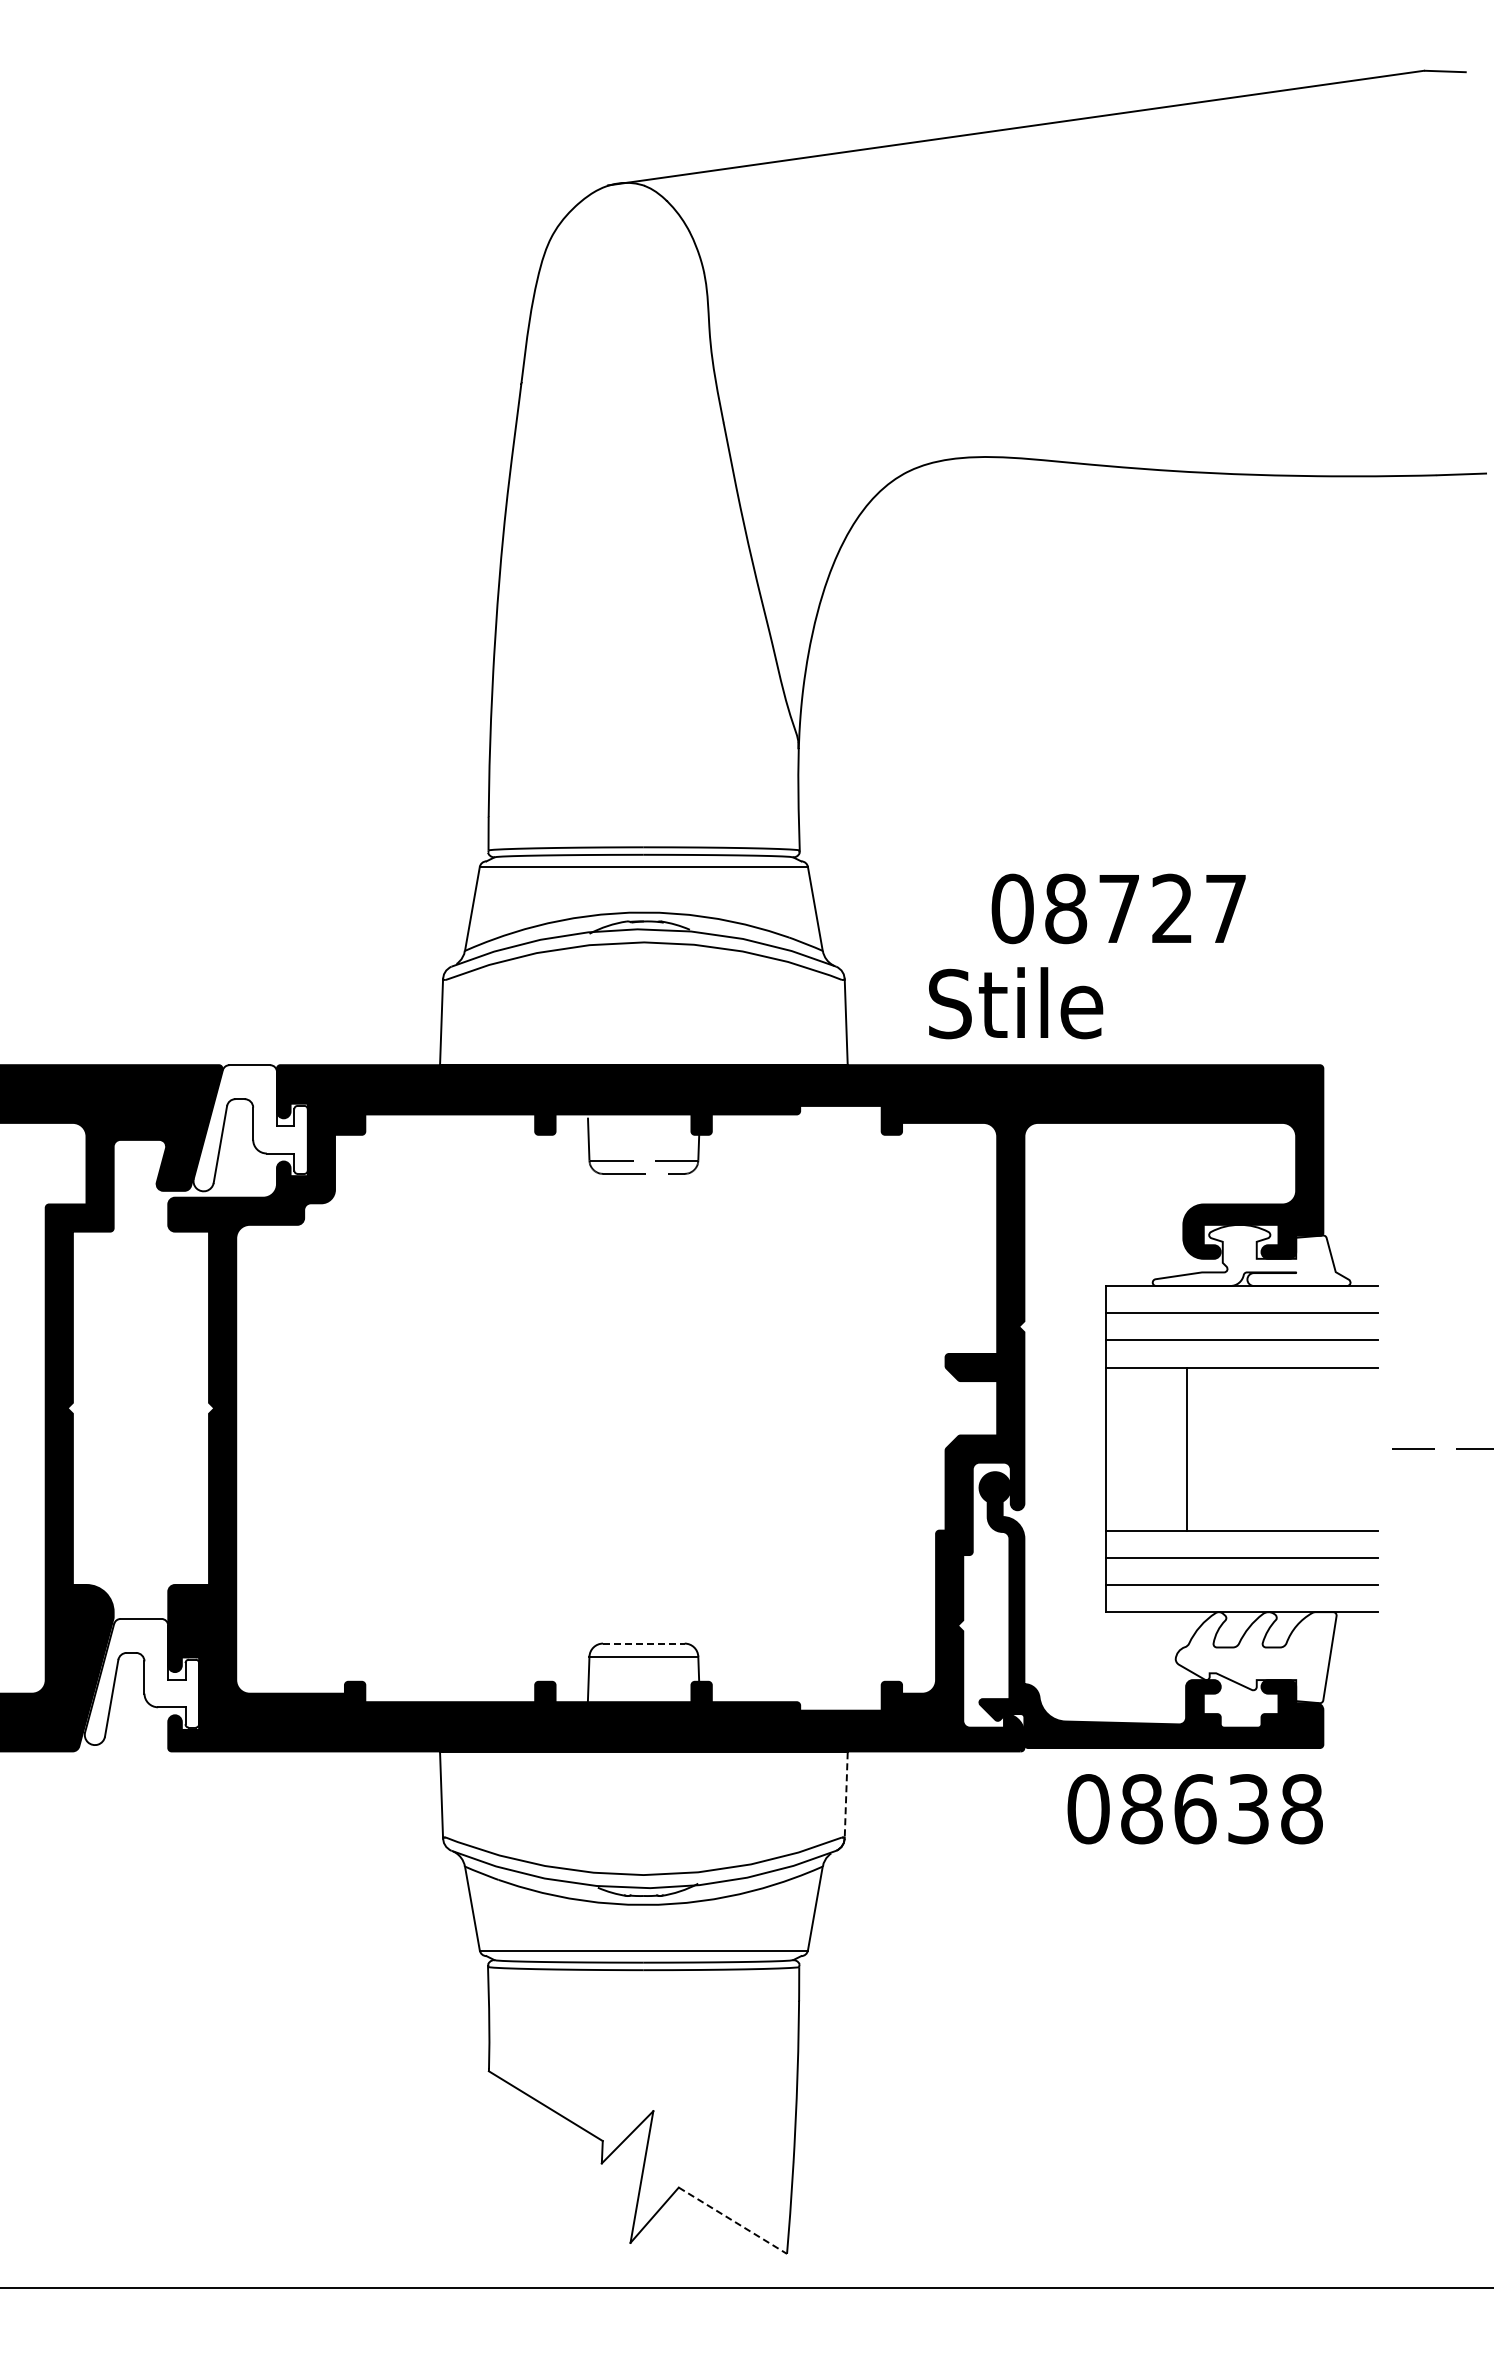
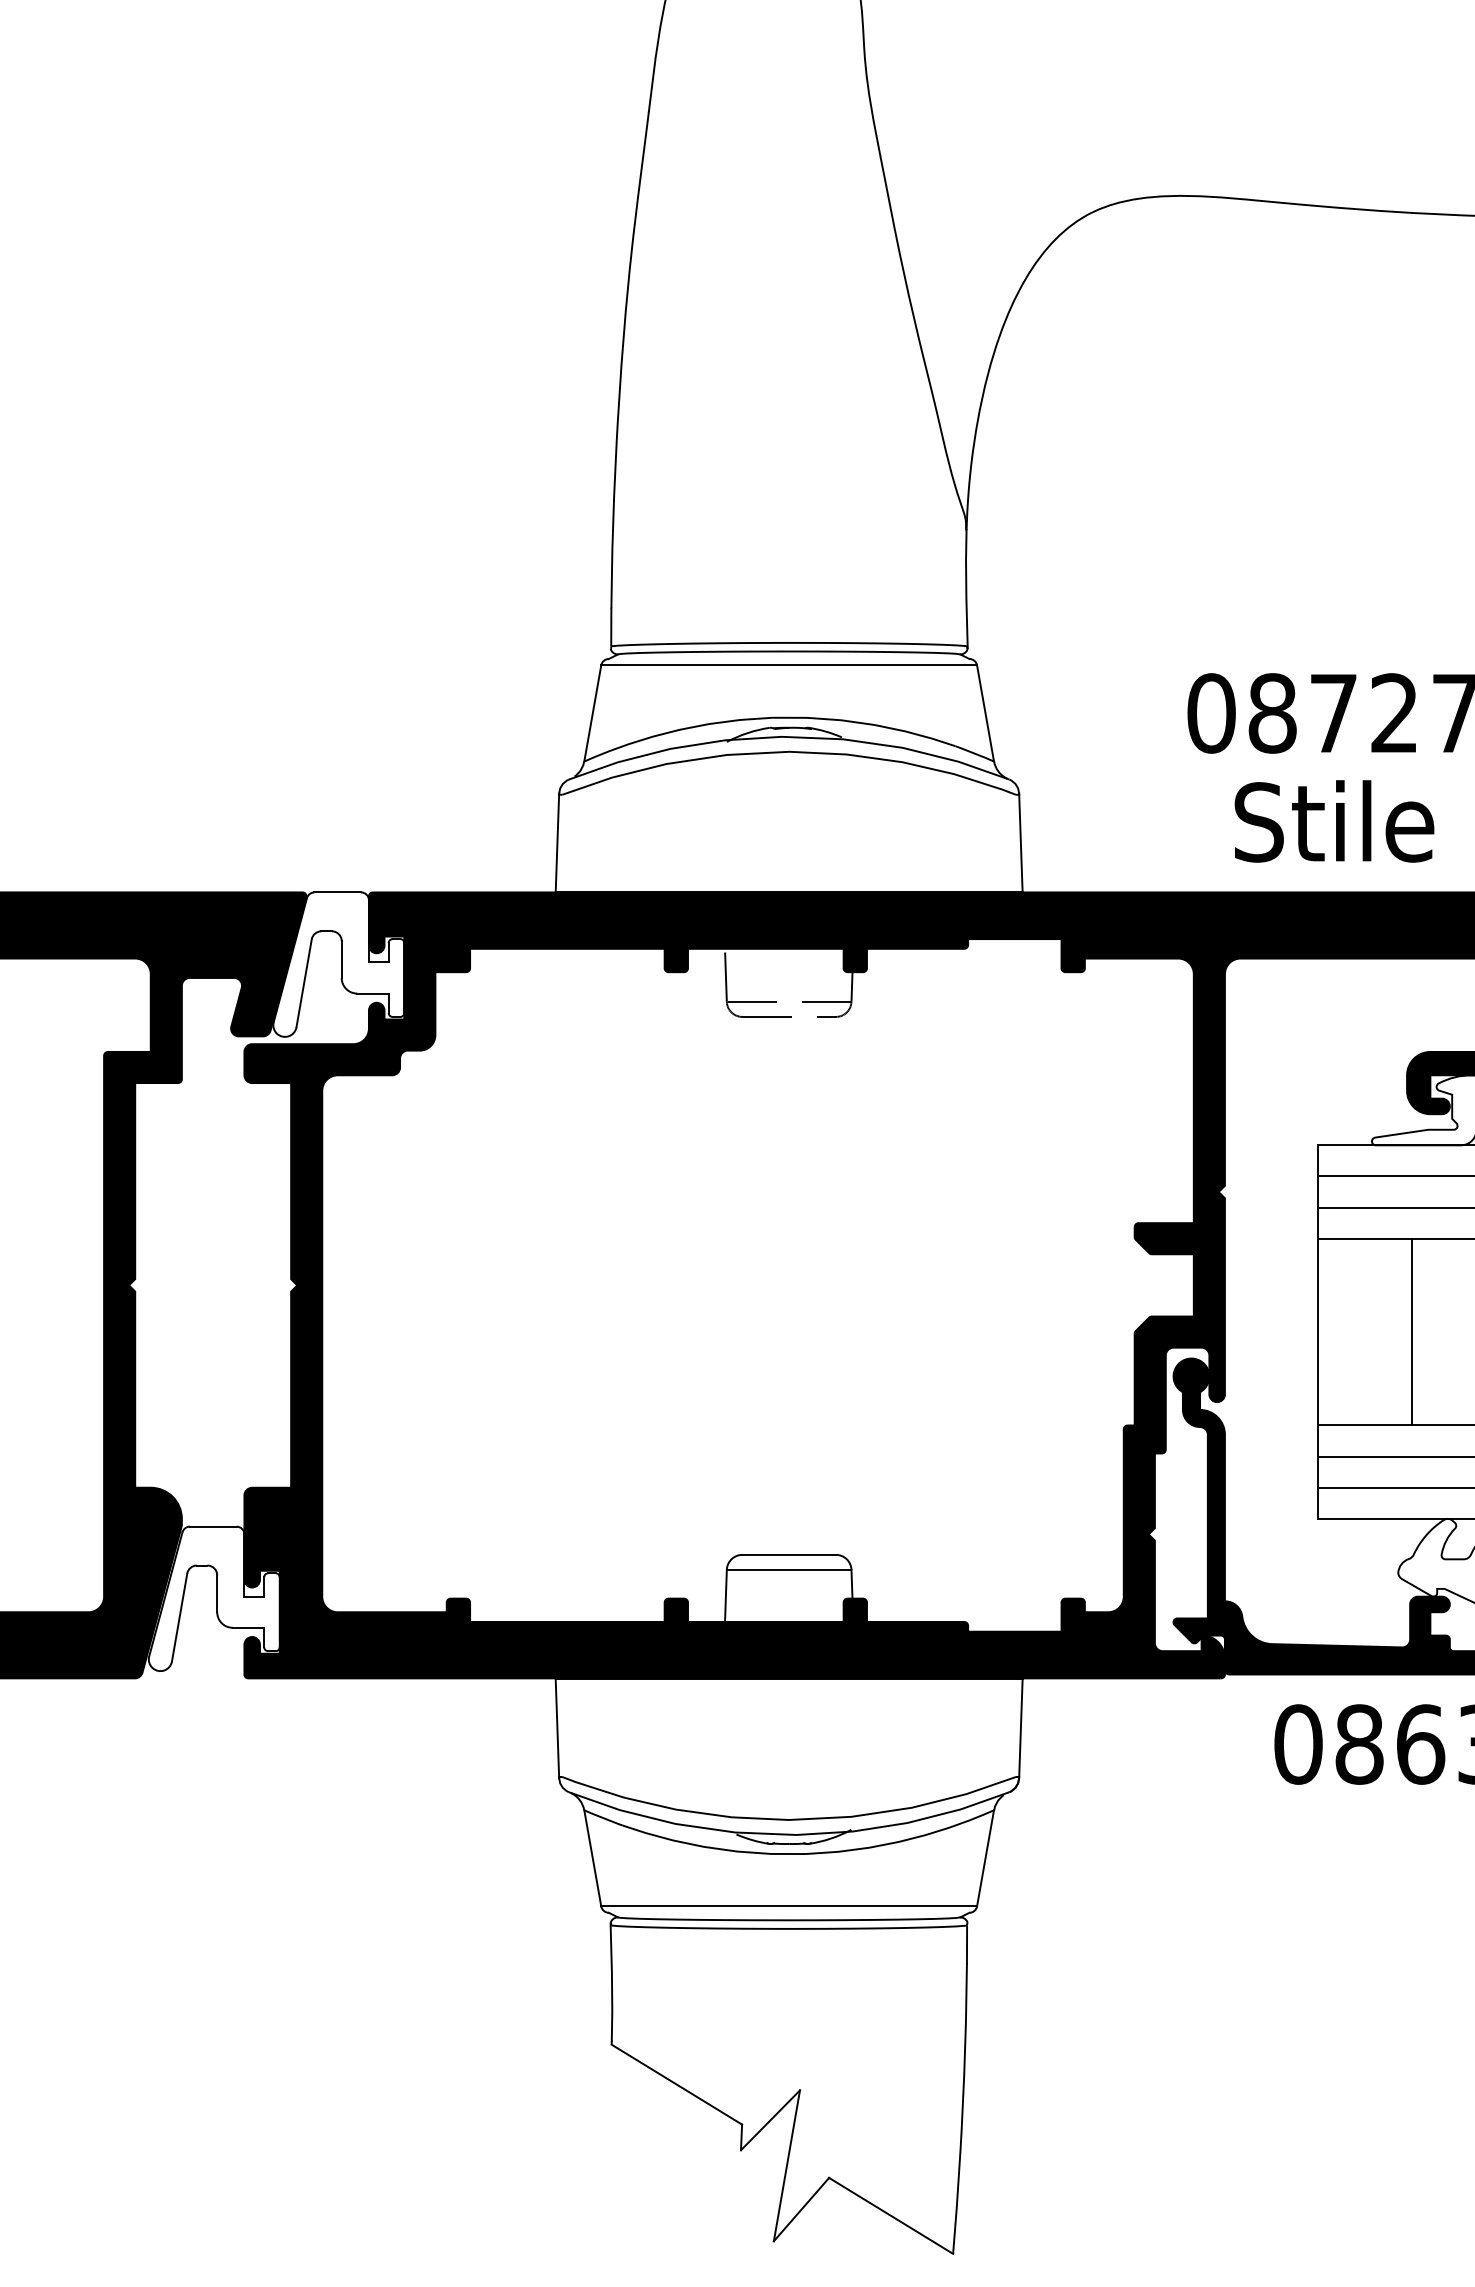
text: (1016, 1003) -> (1335, 821), moved
line: (643, 1643) -> (788, 1554), dashed -> solid
line: (846, 1794) -> (1021, 1727), dashed -> solid
line: (733, 2221) -> (891, 2216), dashed -> solid

